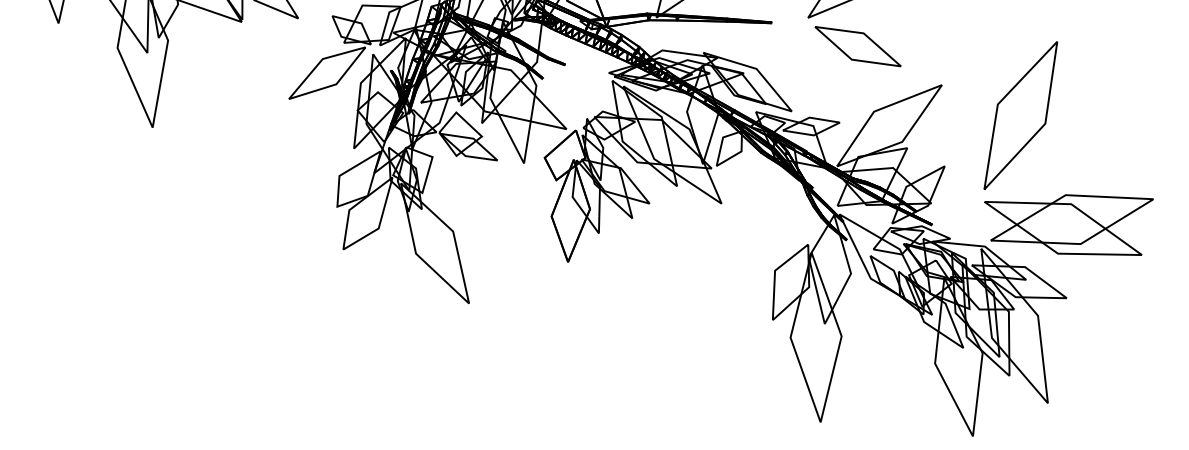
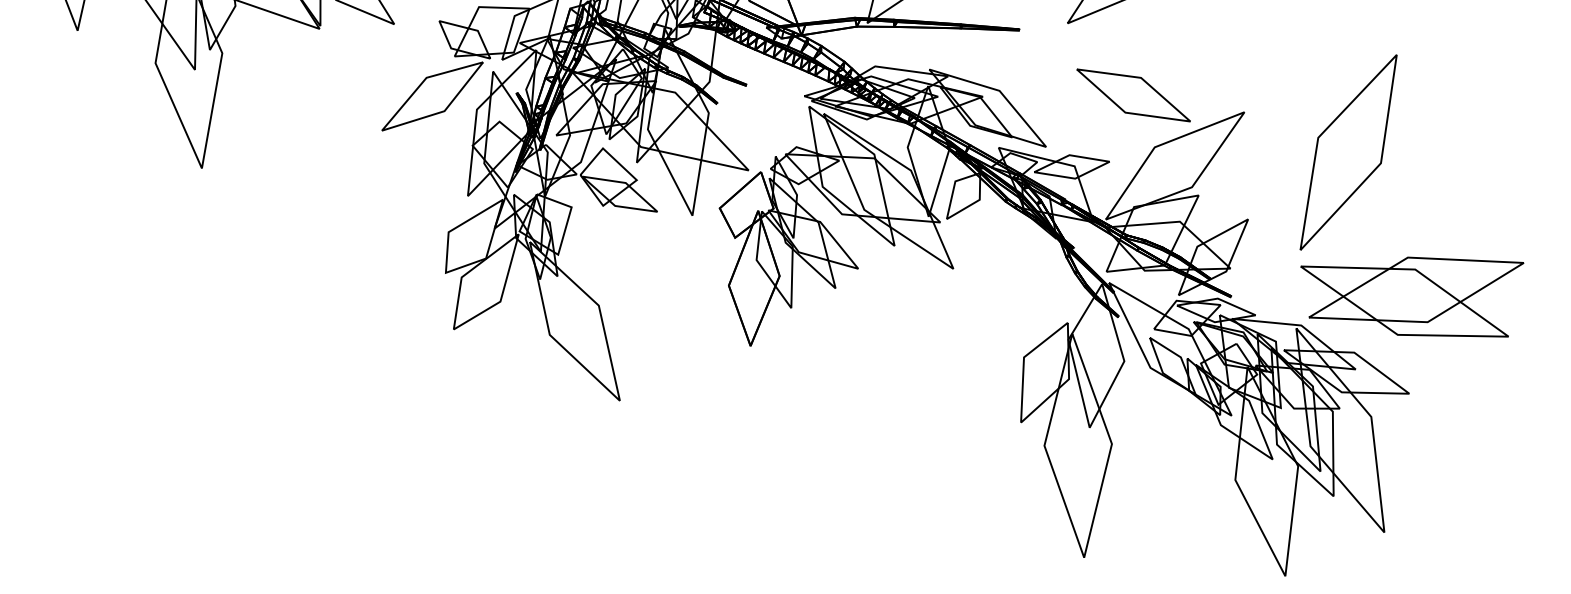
part: (857, 46) -> (1133, 95), moved

